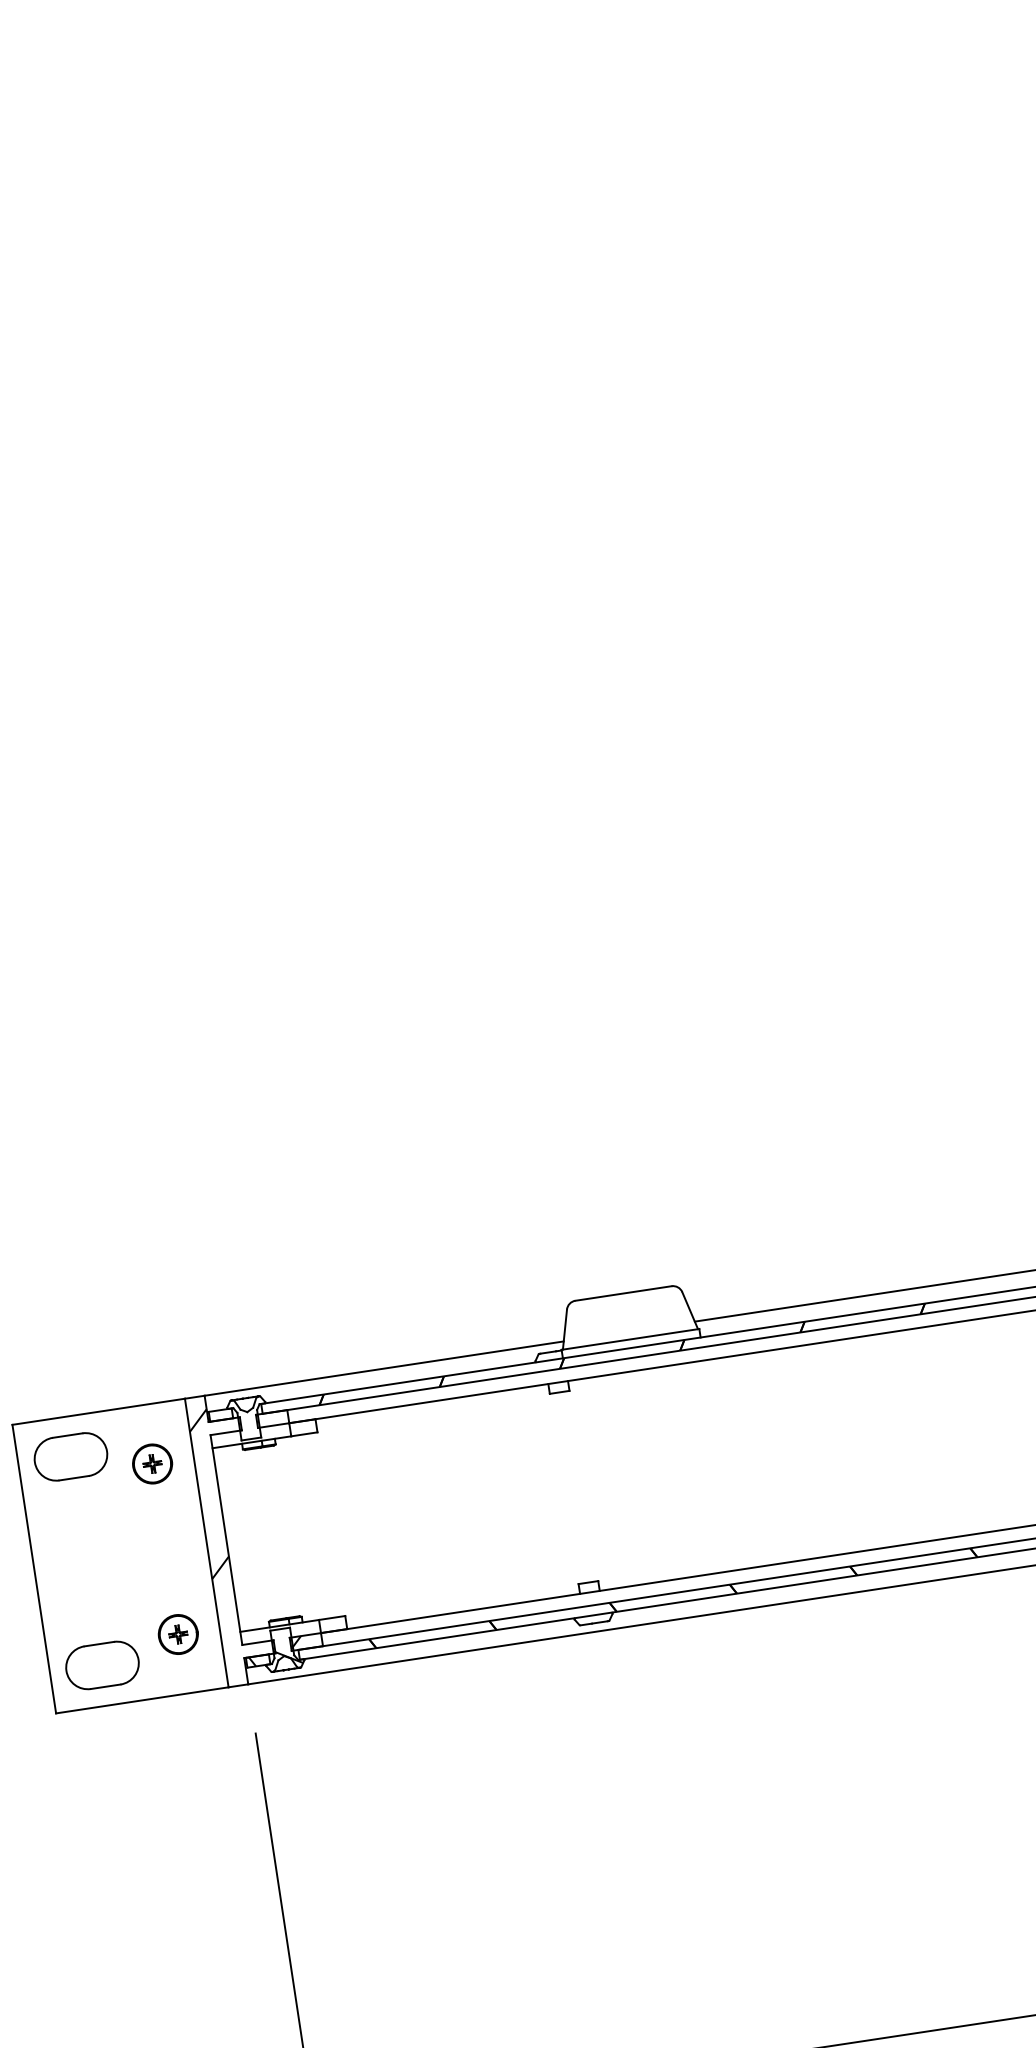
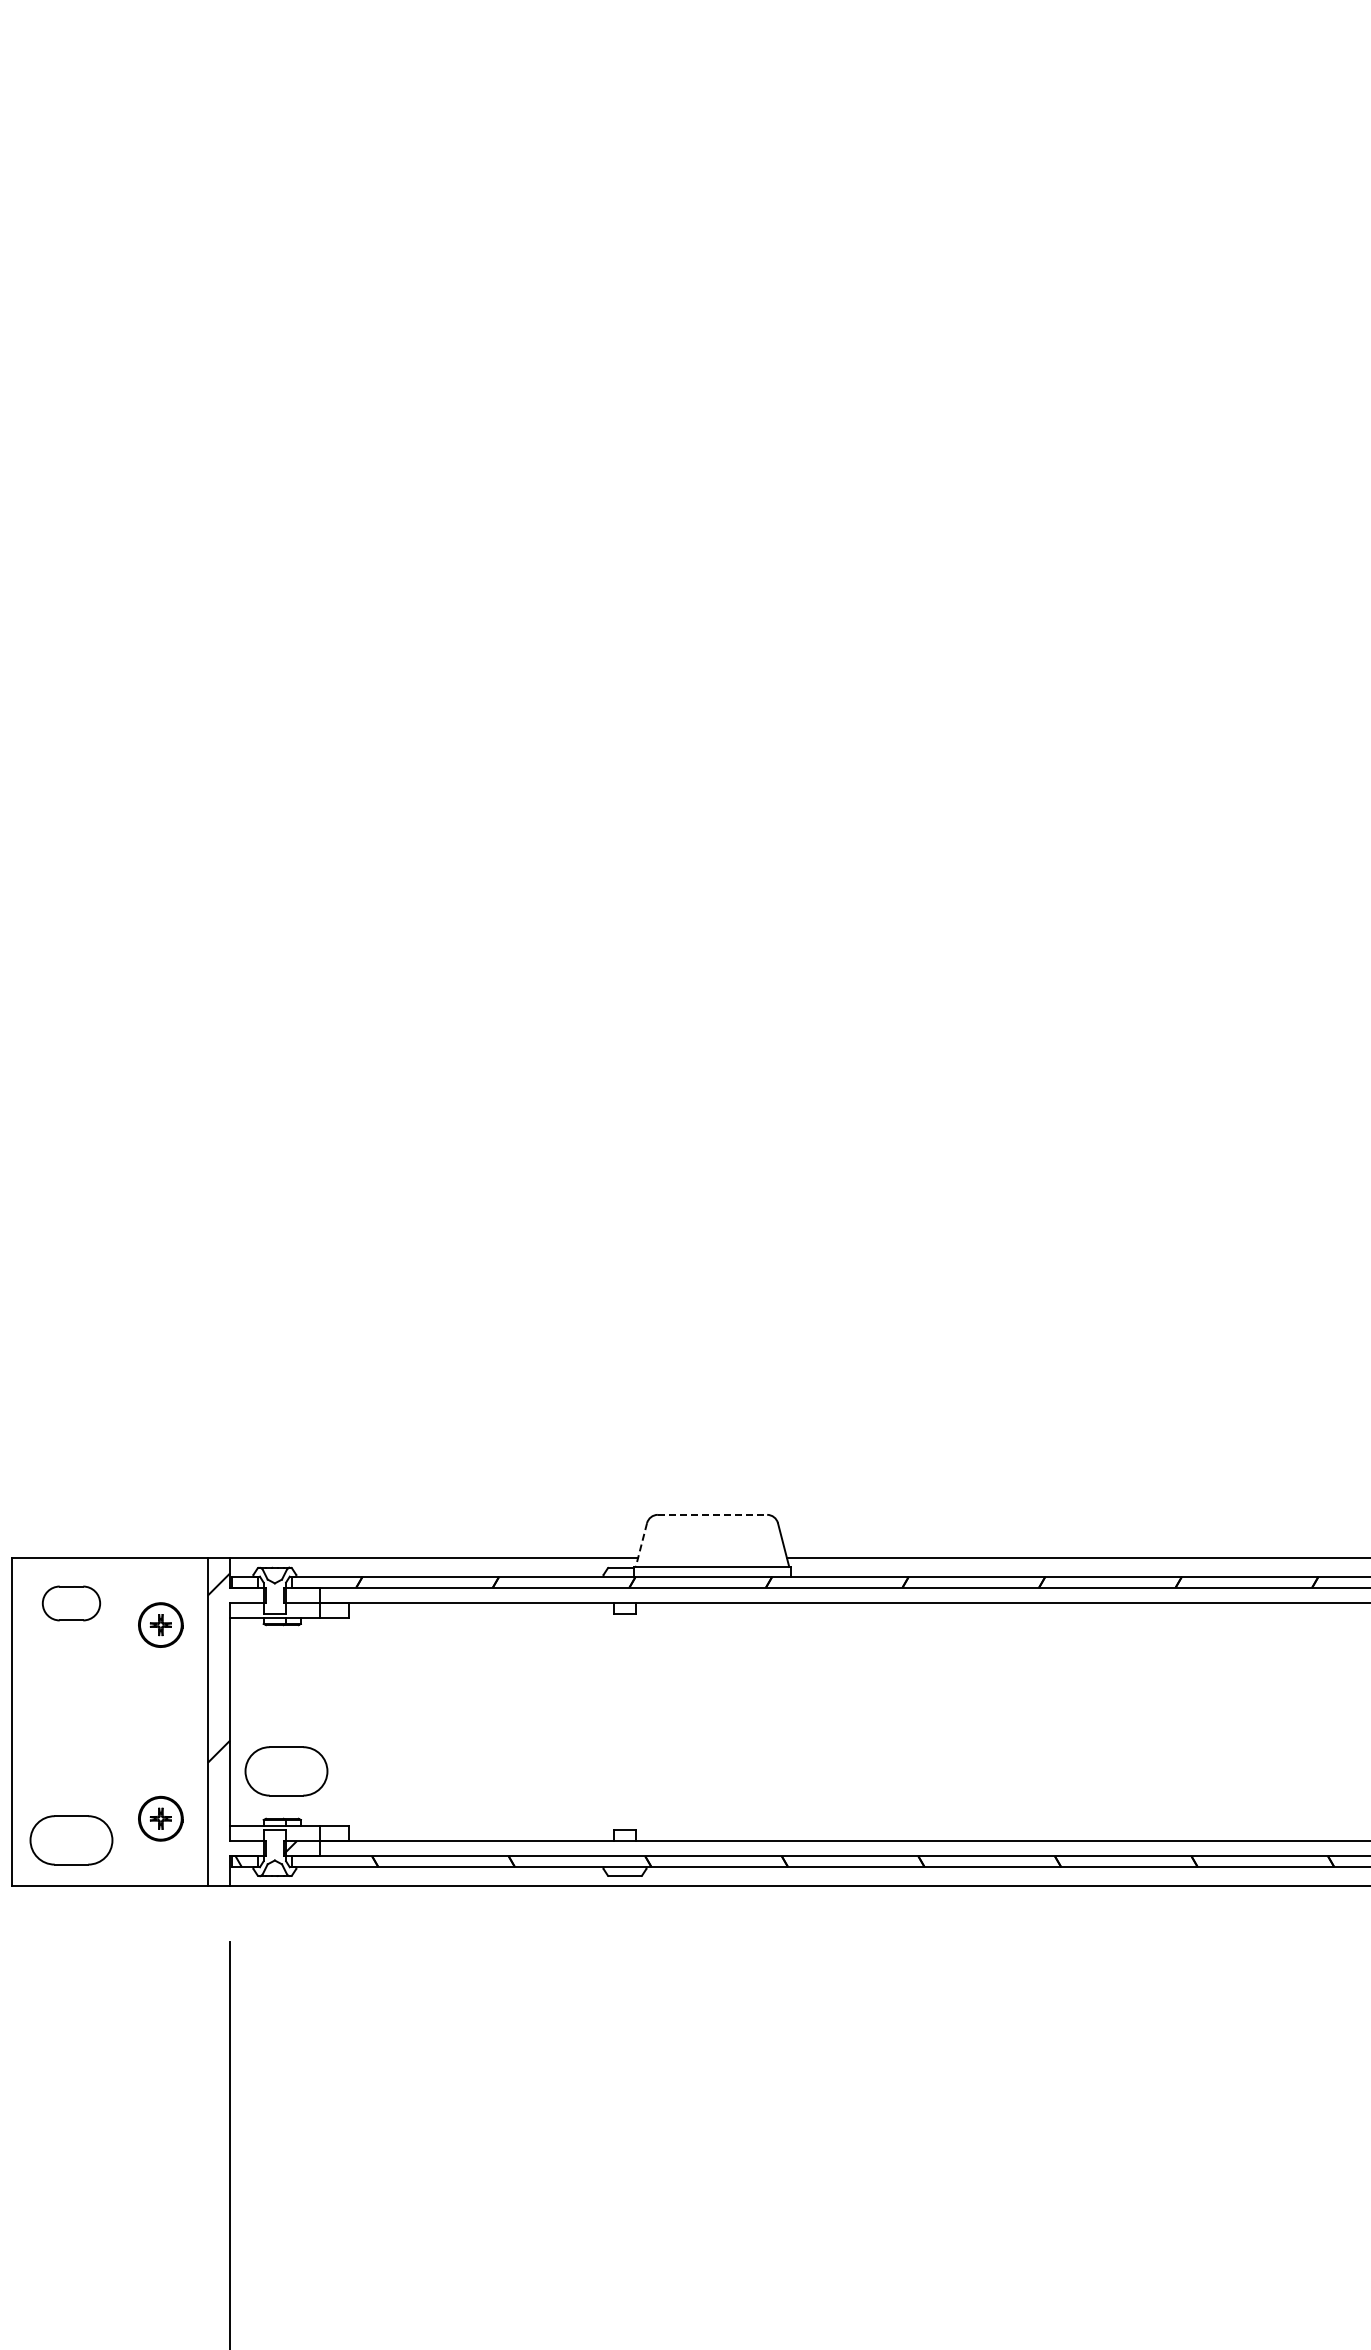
line: (623, 1293) -> (712, 1514), solid -> dashed
line: (565, 1329) -> (641, 1545), solid -> dashed
part: (70, 1456) -> (71, 1603), size x0.7
part: (282, 1576) -> (286, 1771), added
hatch: (287, 1657) -> (278, 1862), removed

